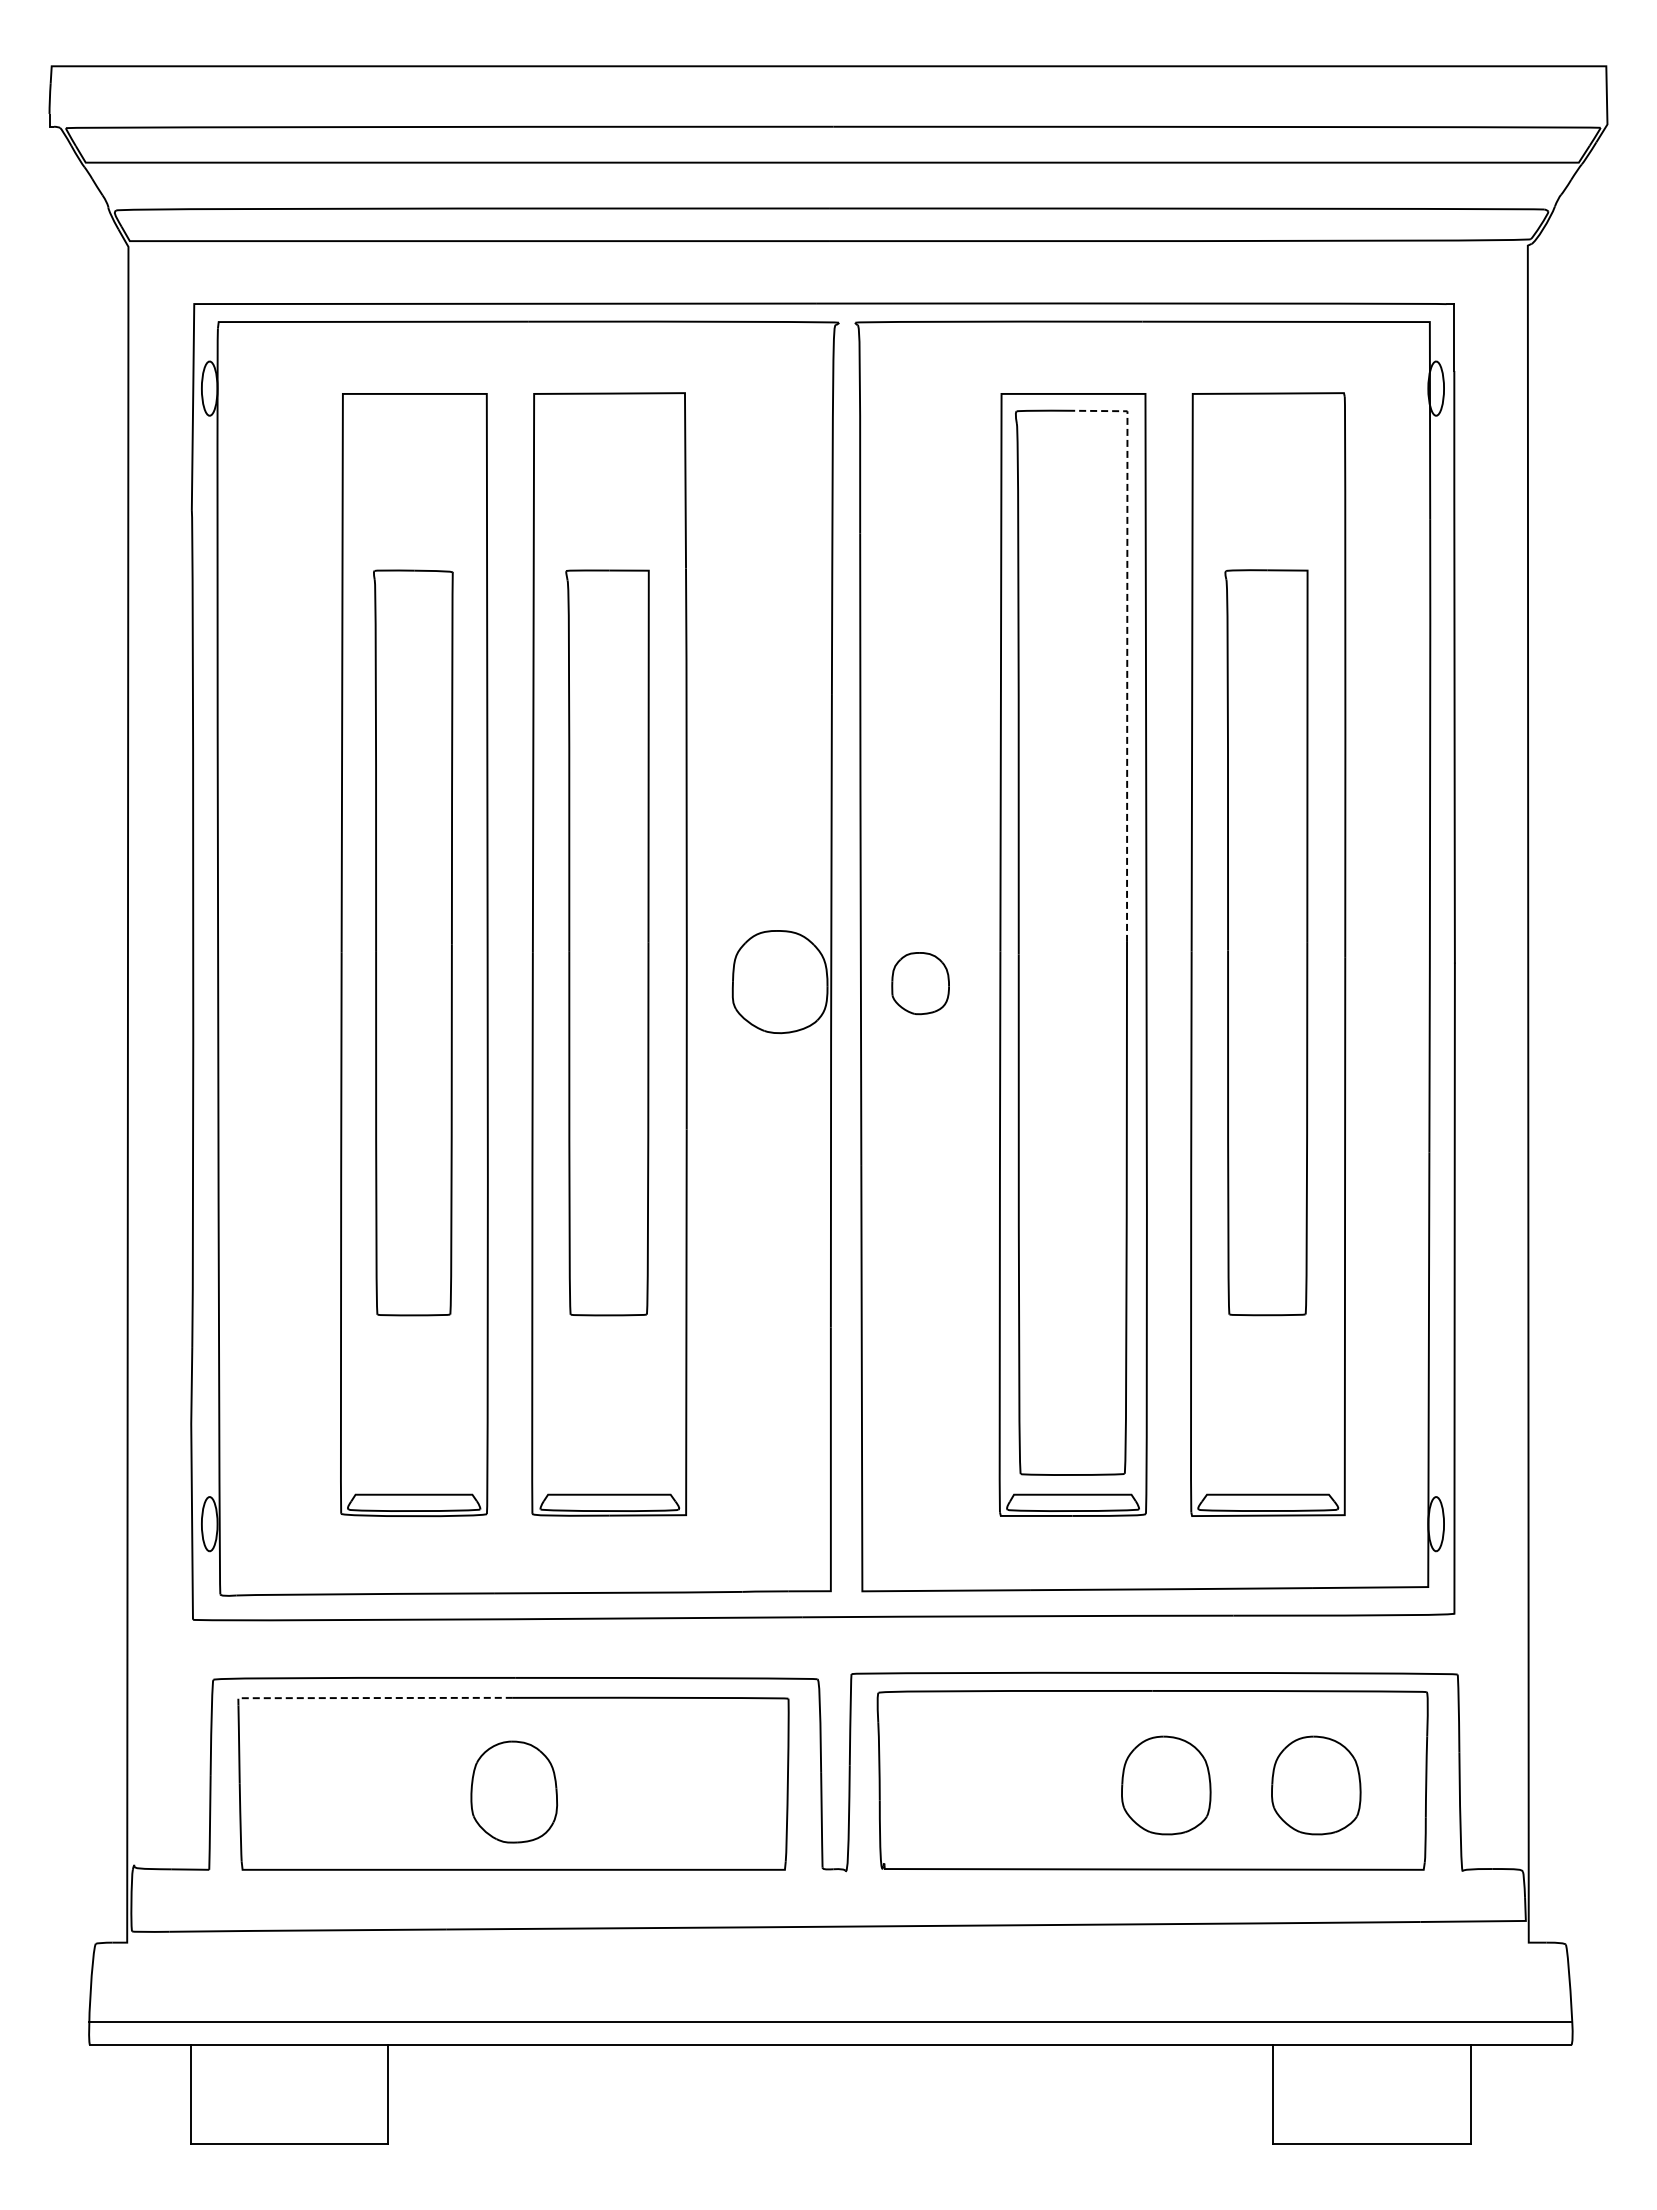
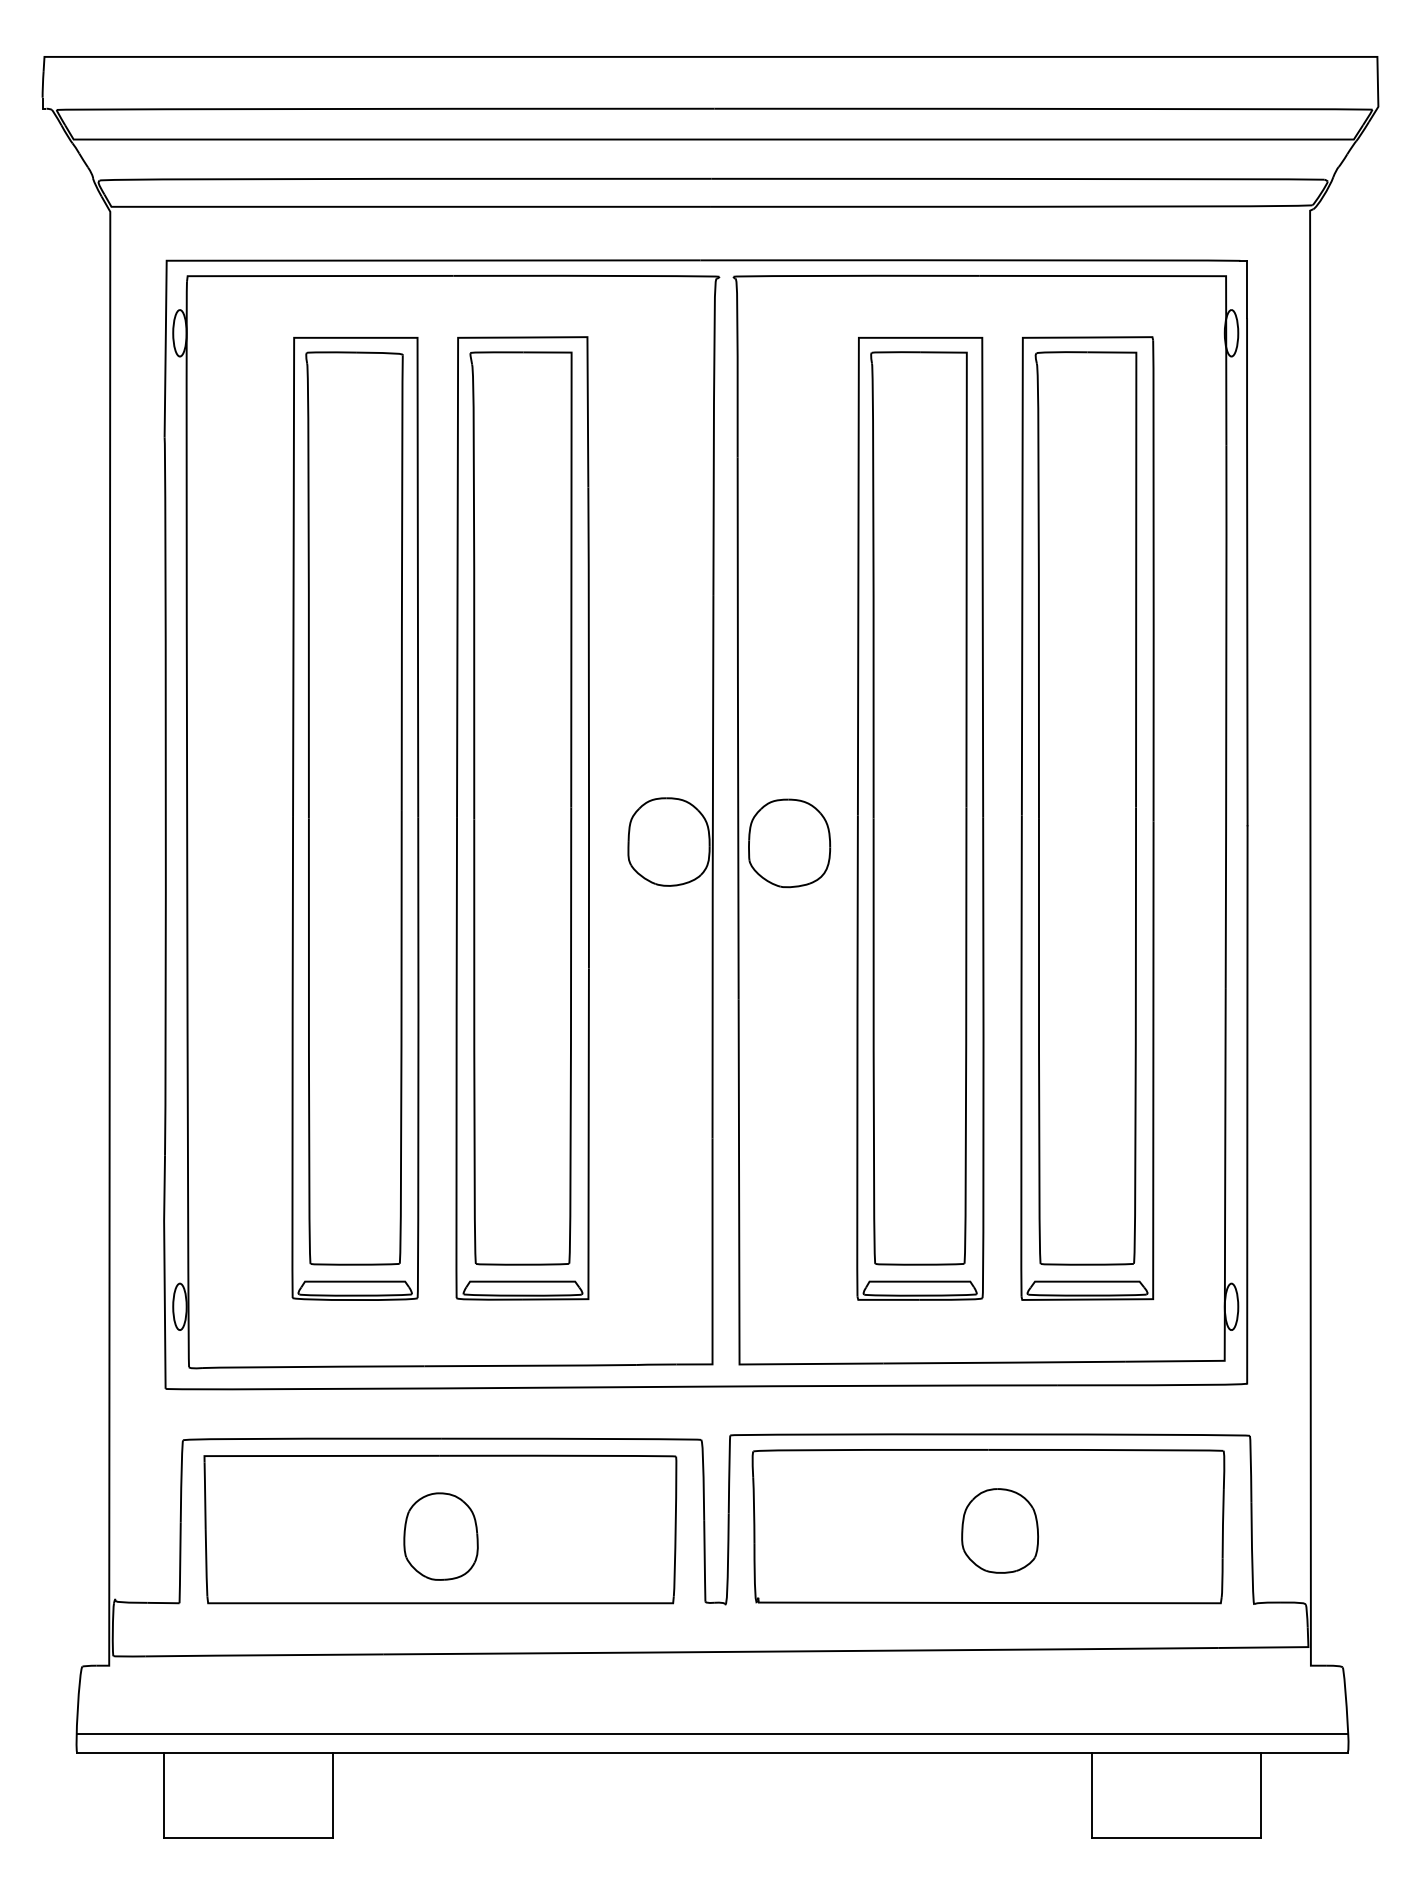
line: (1127, 648) -> (966, 556), dashed -> solid
part: (413, 942) -> (354, 808), size x1.43
part: (607, 942) -> (521, 808), size x1.43
part: (1266, 942) -> (1086, 808), size x1.43
part: (920, 983) -> (789, 843), size x1.67
line: (371, 1698) -> (318, 1456), dashed -> solid
part: (1316, 1785) -> (1128, 1530), removed

